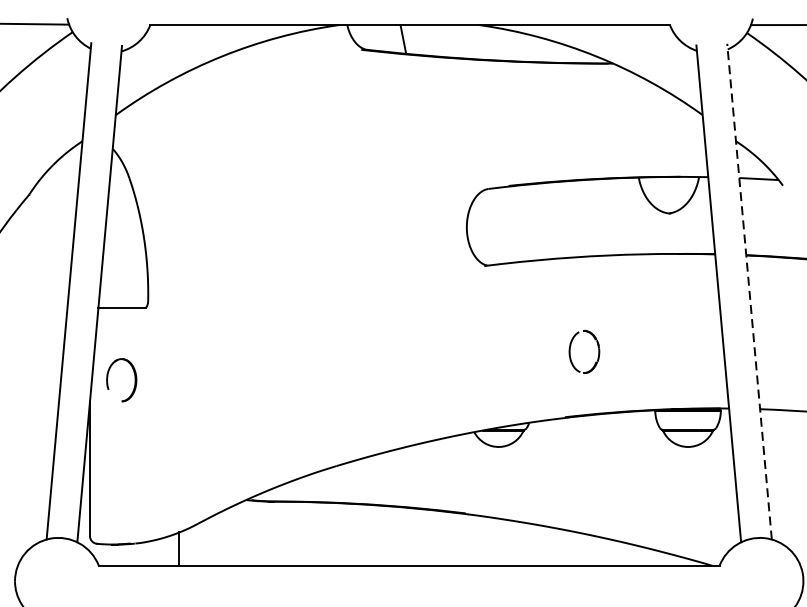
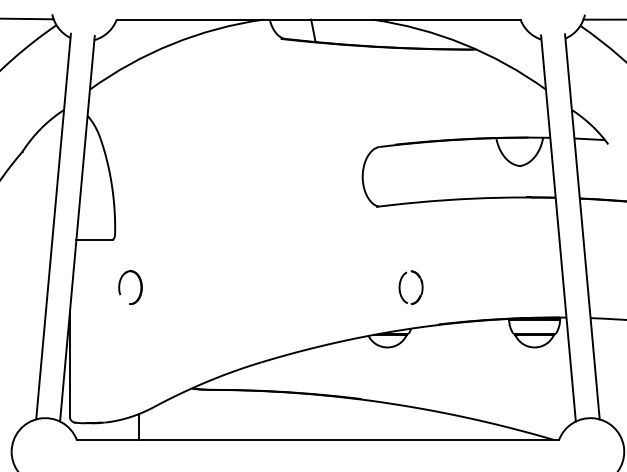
line: (749, 291) -> (582, 226), dashed -> solid
part: (570, 351) -> (400, 287), moved
part: (108, 380) -> (120, 287), moved

